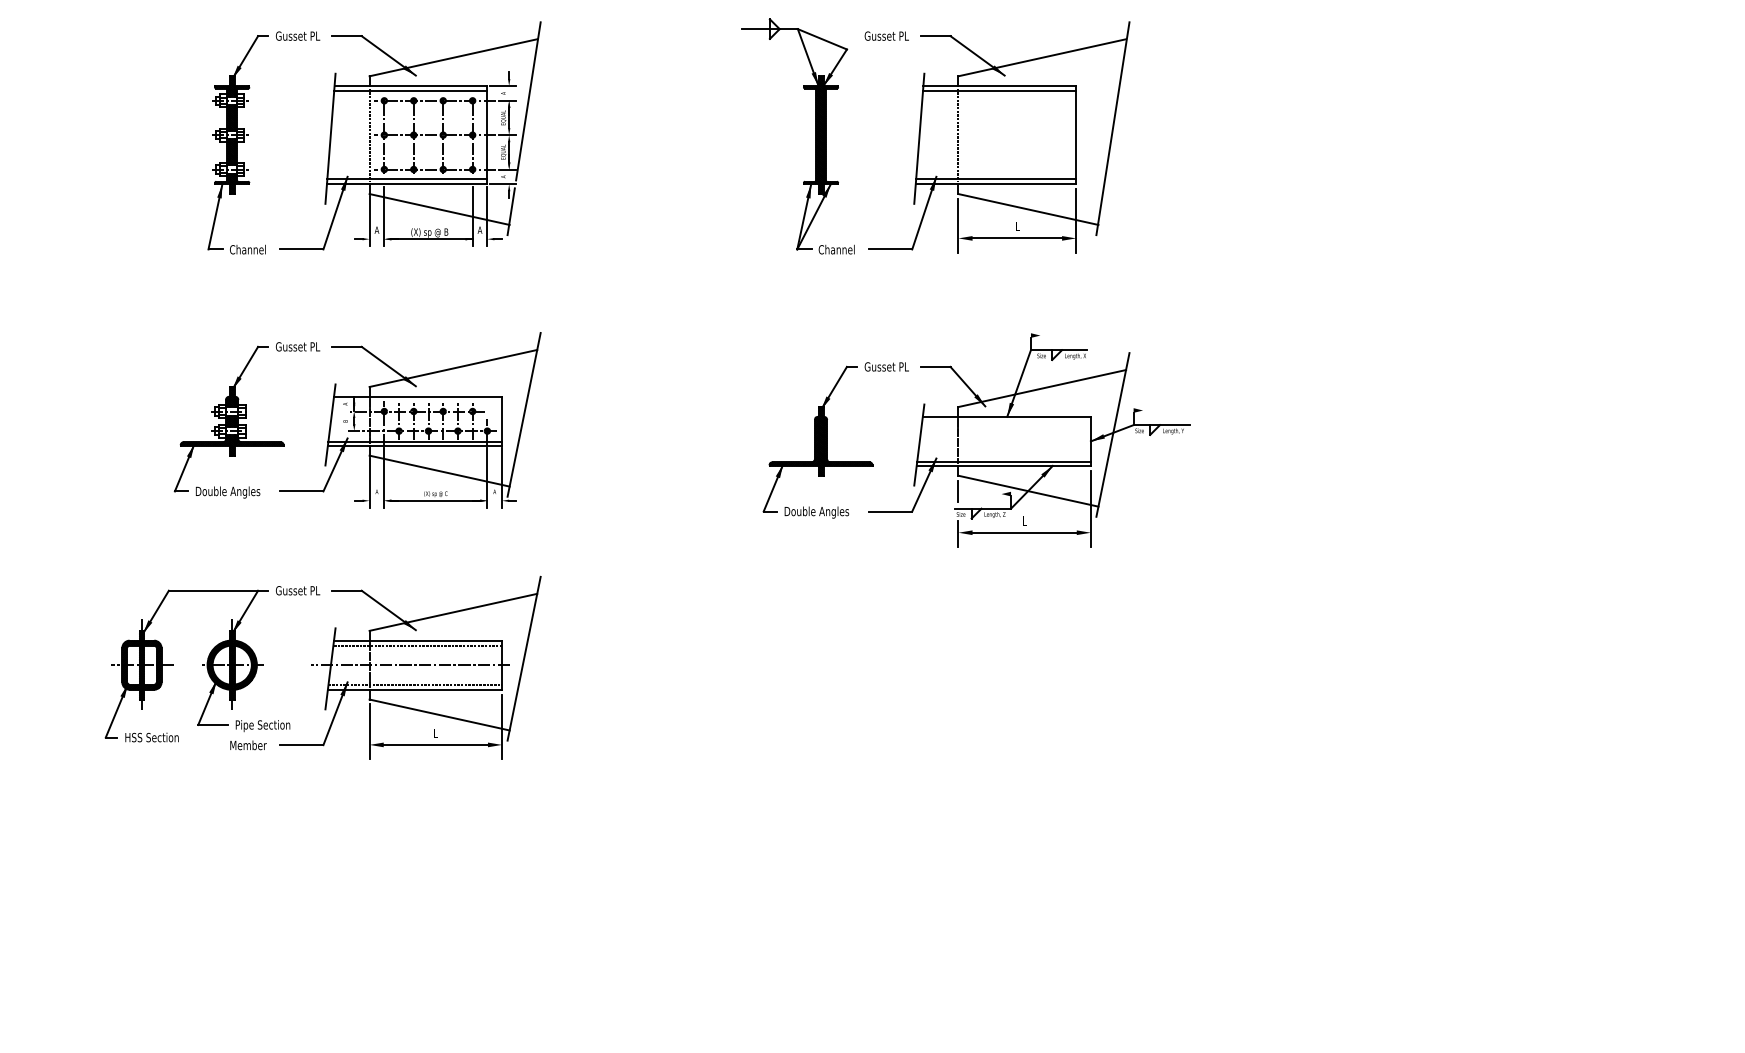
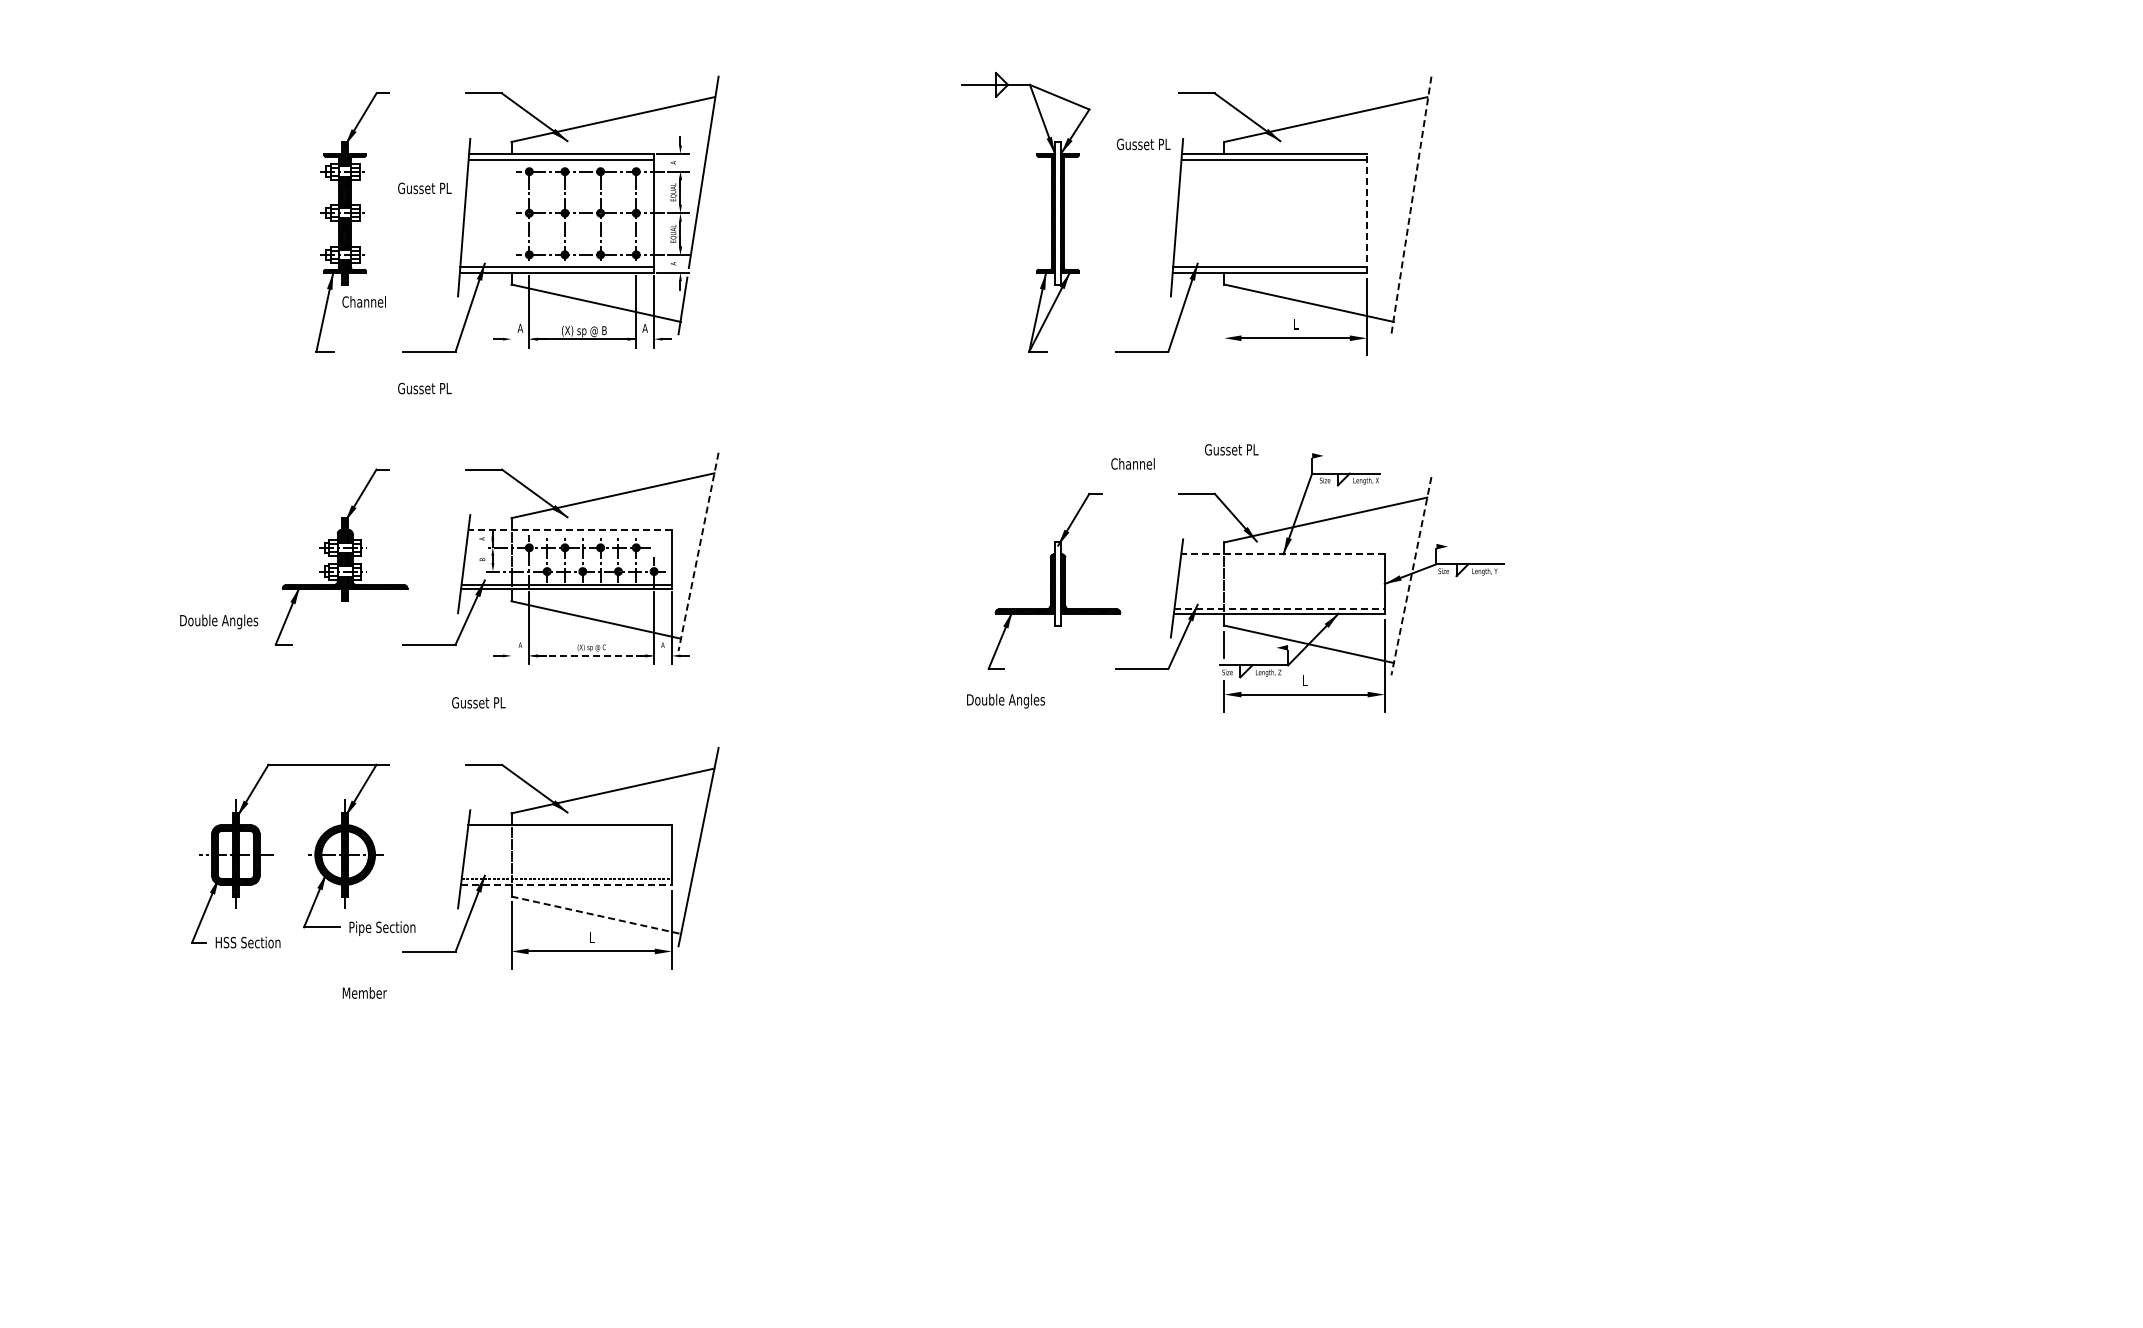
text: (297, 36) -> (424, 188), moved
text: (886, 36) -> (1143, 144), moved
line: (1113, 128) -> (1411, 205), solid -> dashed
line: (369, 134) -> (511, 212), removed
hatch: (821, 134) -> (1058, 212), removed
line: (958, 134) -> (1224, 212), removed
line: (1075, 134) -> (1366, 212), solid -> dashed
line: (369, 221) -> (511, 317), removed
line: (958, 225) -> (1224, 322), removed
text: (247, 249) -> (363, 301), moved
text: (836, 249) -> (1132, 463), moved
text: (297, 346) -> (424, 388), moved
text: (886, 366) -> (1231, 449), moved
line: (418, 397) -> (570, 530), solid -> dashed
line: (524, 415) -> (698, 552), solid -> dashed
line: (1007, 417) -> (1283, 554), solid -> dashed
line: (1113, 435) -> (1411, 576), solid -> dashed
hatch: (821, 440) -> (1058, 583), removed
line: (1004, 462) -> (1280, 609), solid -> dashed
line: (369, 483) -> (511, 634), removed
text: (228, 492) -> (219, 621), moved
line: (435, 500) -> (591, 655), solid -> dashed
text: (816, 512) -> (1005, 700), moved
text: (297, 590) -> (478, 702), moved
line: (417, 645) -> (569, 831), removed
line: (410, 664) -> (560, 854), removed
line: (415, 689) -> (566, 884), solid -> dashed
line: (439, 715) -> (596, 915), solid -> dashed
text: (248, 744) -> (364, 992), moved

